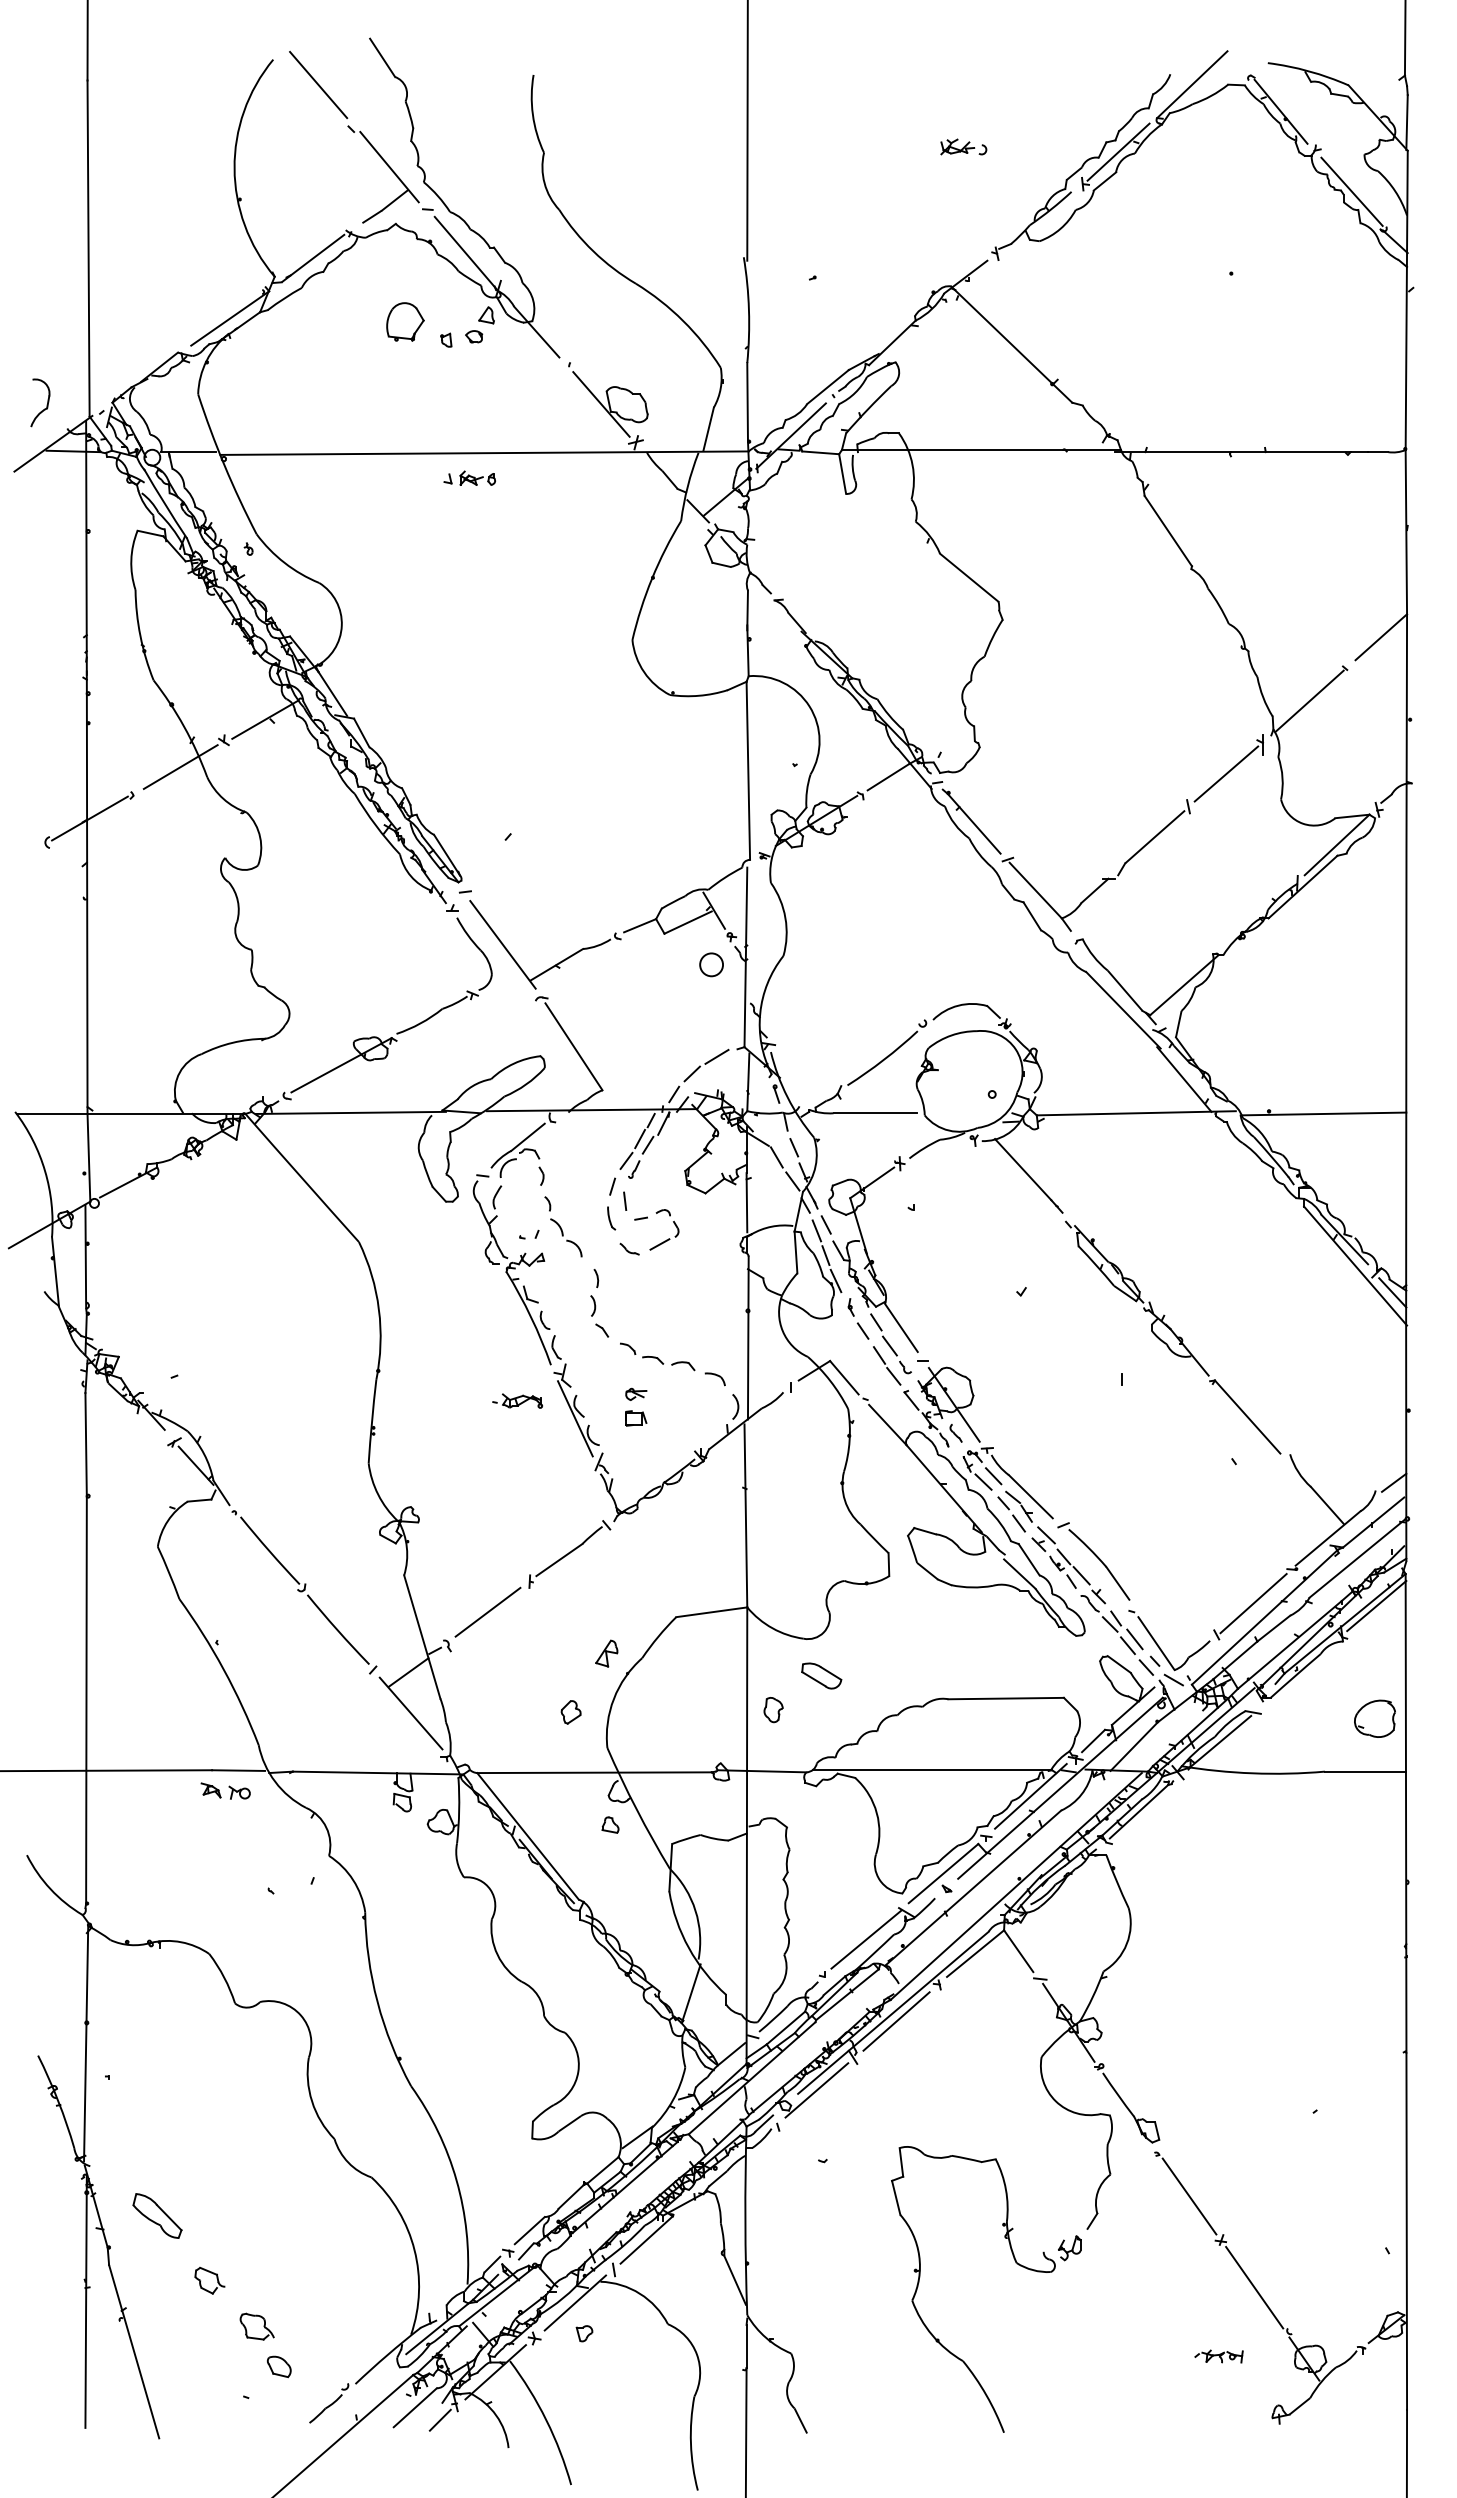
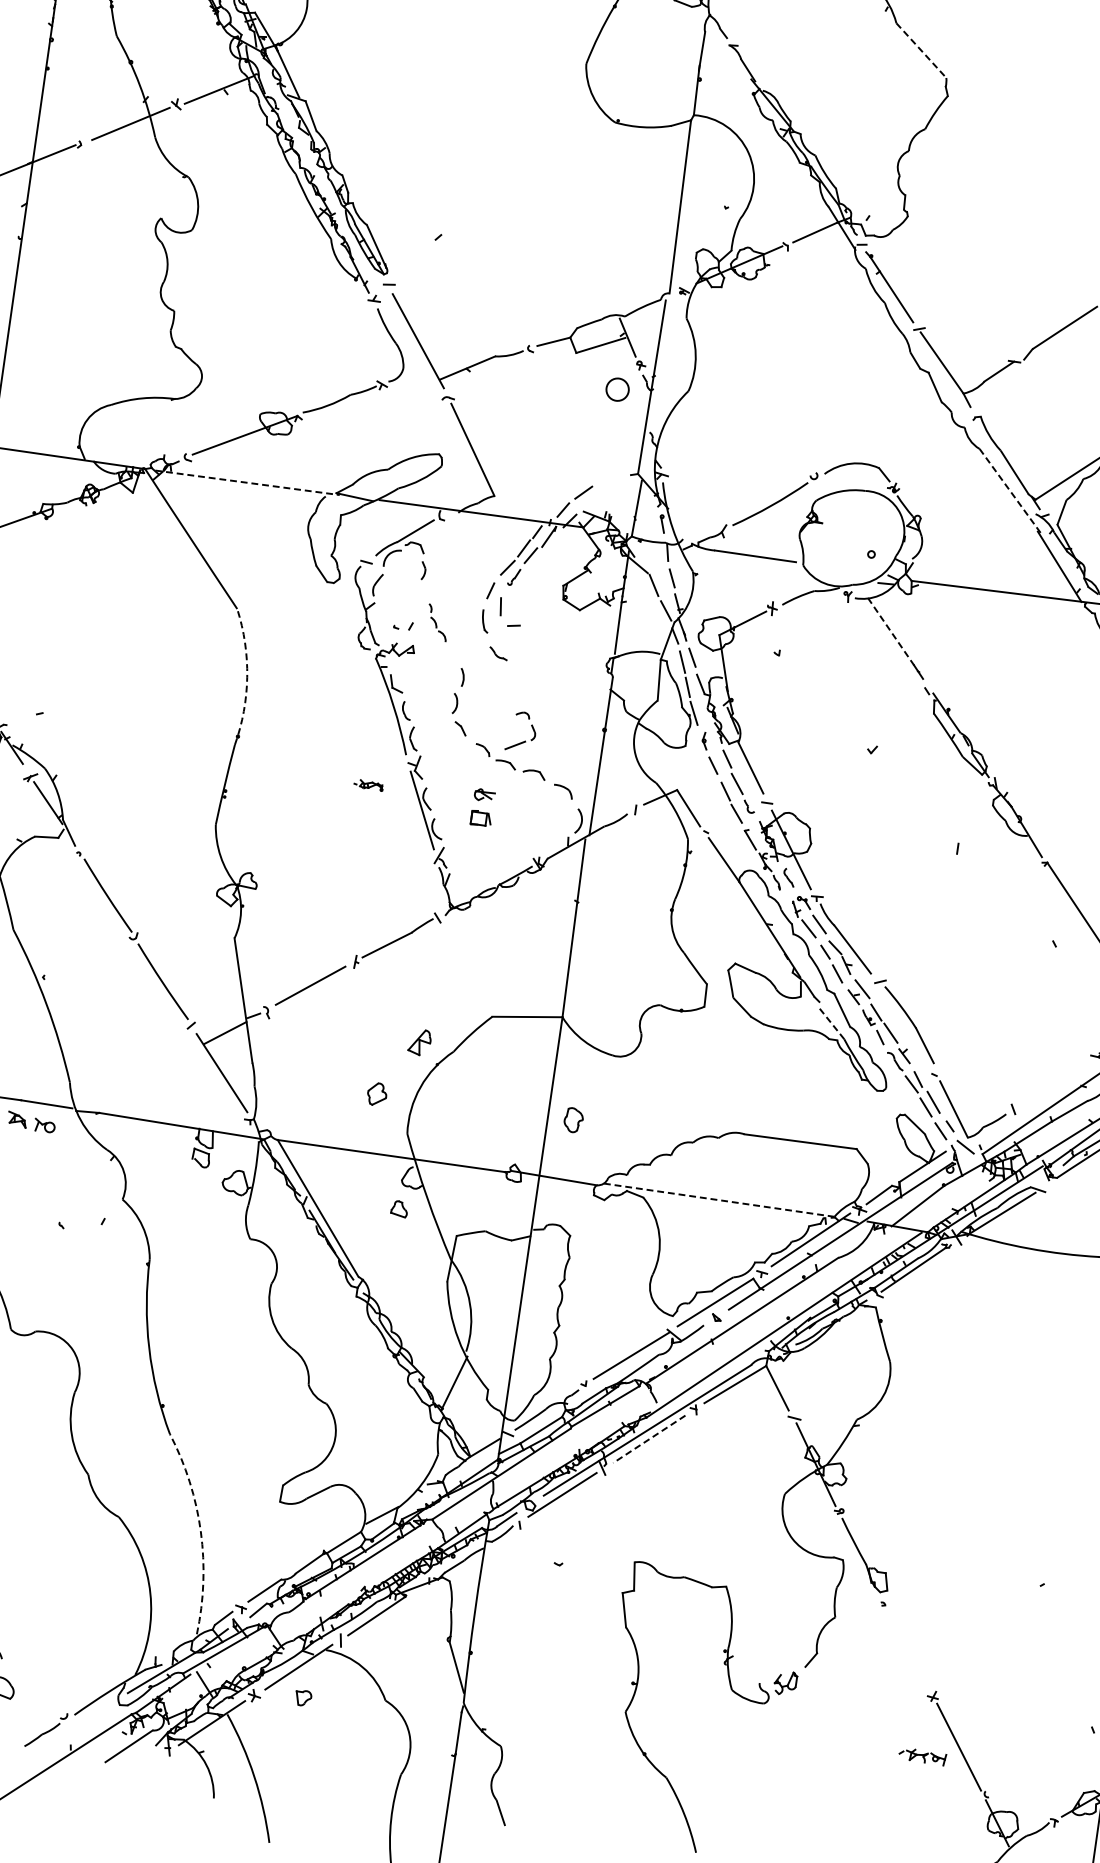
line: (969, 577) -> (921, 50), solid -> dashed
line: (1123, 1010) -> (1010, 491), solid -> dashed
line: (716, 1056) -> (609, 479), removed
line: (351, 1112) -> (248, 482), solid -> dashed
line: (1023, 1169) -> (891, 631), solid -> dashed
part: (563, 1226) -> (437, 622), size x0.6
part: (668, 1238) -> (524, 740), moved
arc: (378, 1309) -> (246, 677), solid -> dashed
part: (517, 1400) -> (368, 784), size x0.6
line: (1019, 1573) -> (831, 1022), solid -> dashed
line: (1253, 1603) -> (1053, 1084), removed
part: (821, 1675) -> (624, 1093), removed
line: (931, 1769) -> (718, 1200), solid -> dashed
line: (896, 2021) -> (649, 1439), solid -> dashed
arc: (456, 2180) -> (200, 1531), solid -> dashed
line: (1189, 2196) -> (908, 1649), removed
part: (1218, 2356) -> (922, 1756), moved
line: (439, 2419) -> (150, 1761), removed

